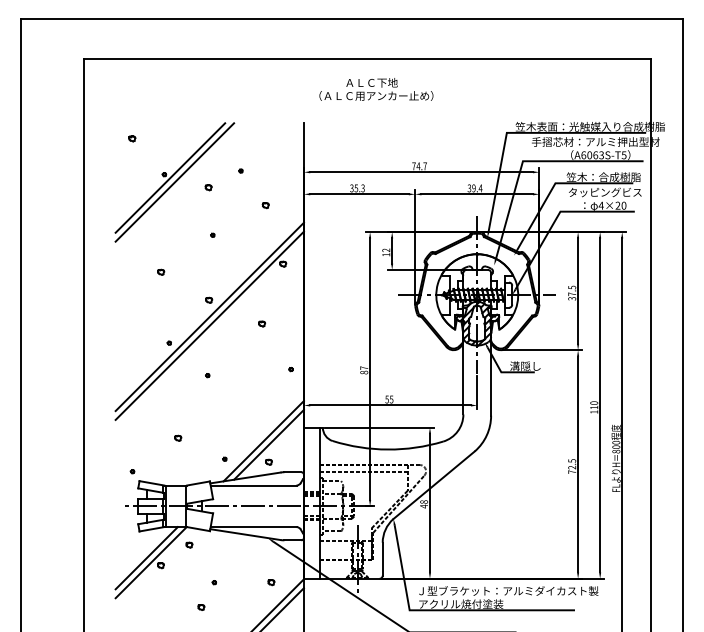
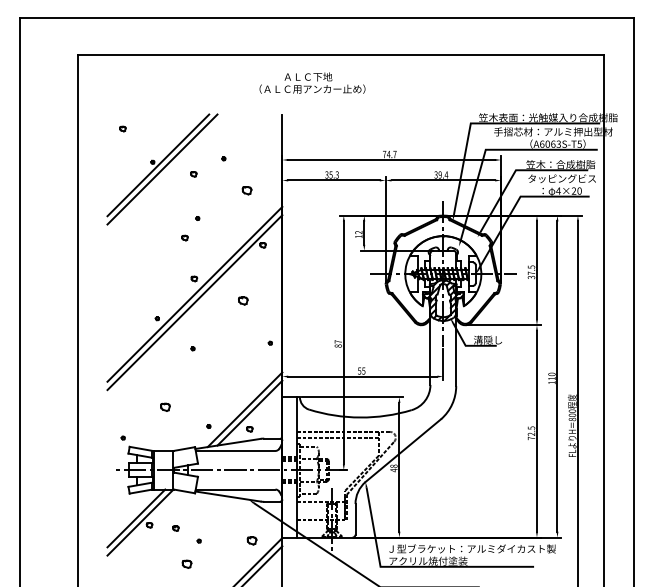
text: (376, 89) -> (312, 83), moved
part: (265, 205) -> (246, 190), size x1.6
part: (161, 271) -> (185, 237), moved
part: (262, 323) -> (243, 300), size x1.6
part: (178, 437) -> (165, 406), size x1.6
part: (189, 544) -> (176, 527), moved
part: (271, 582) -> (252, 540), size x1.6
part: (201, 607) -> (187, 564), size x1.6

